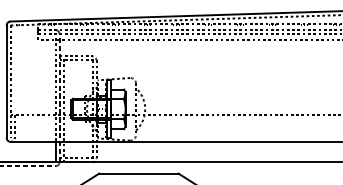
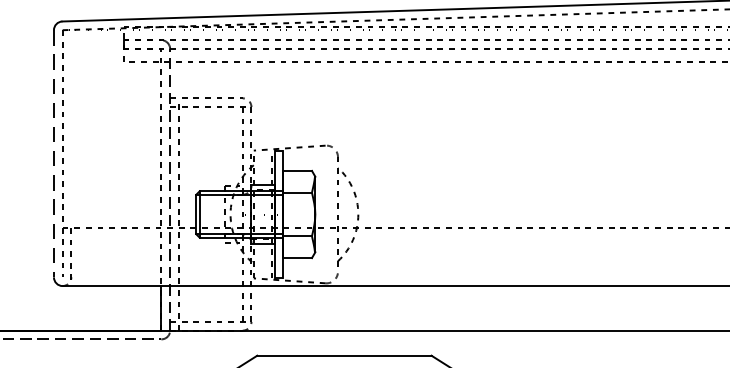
line: (6, 82) -> (53, 155), solid -> dashed

